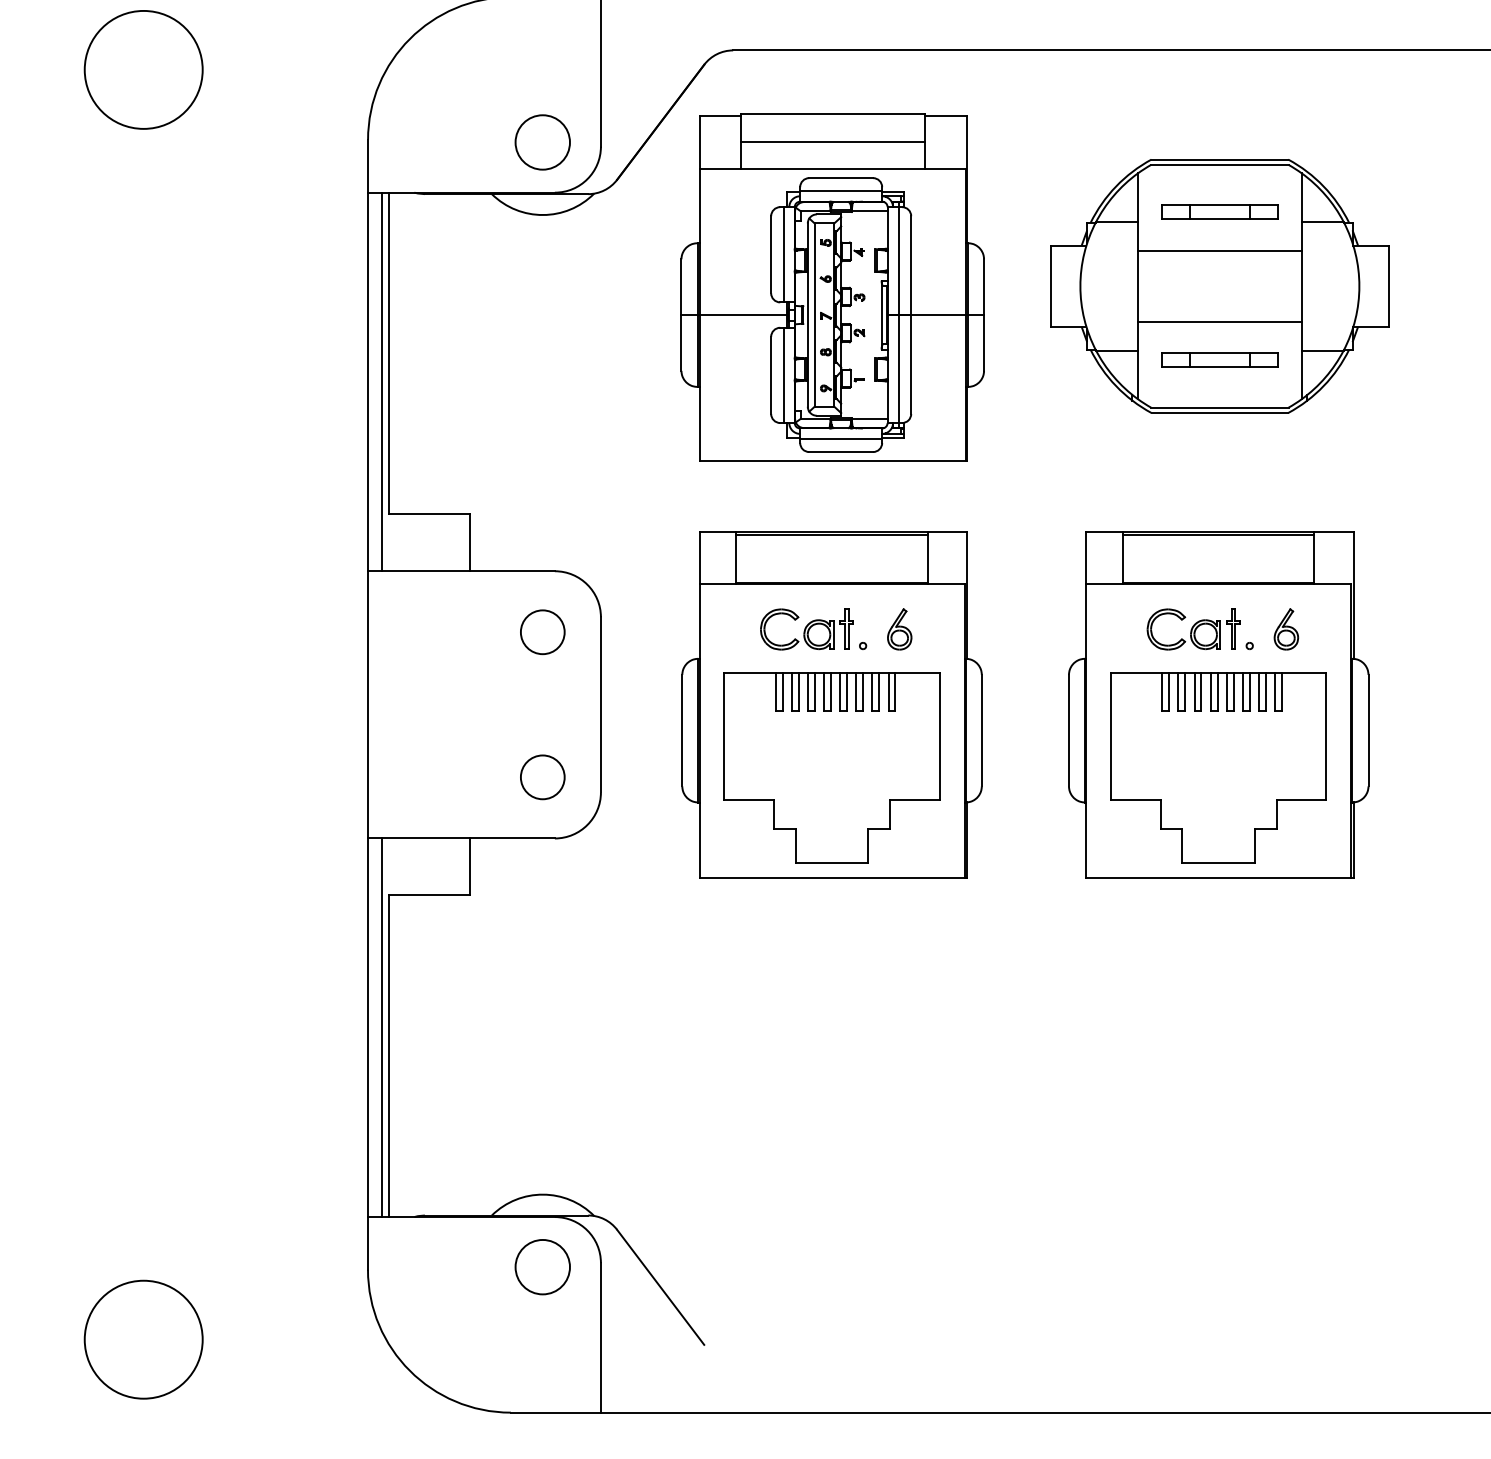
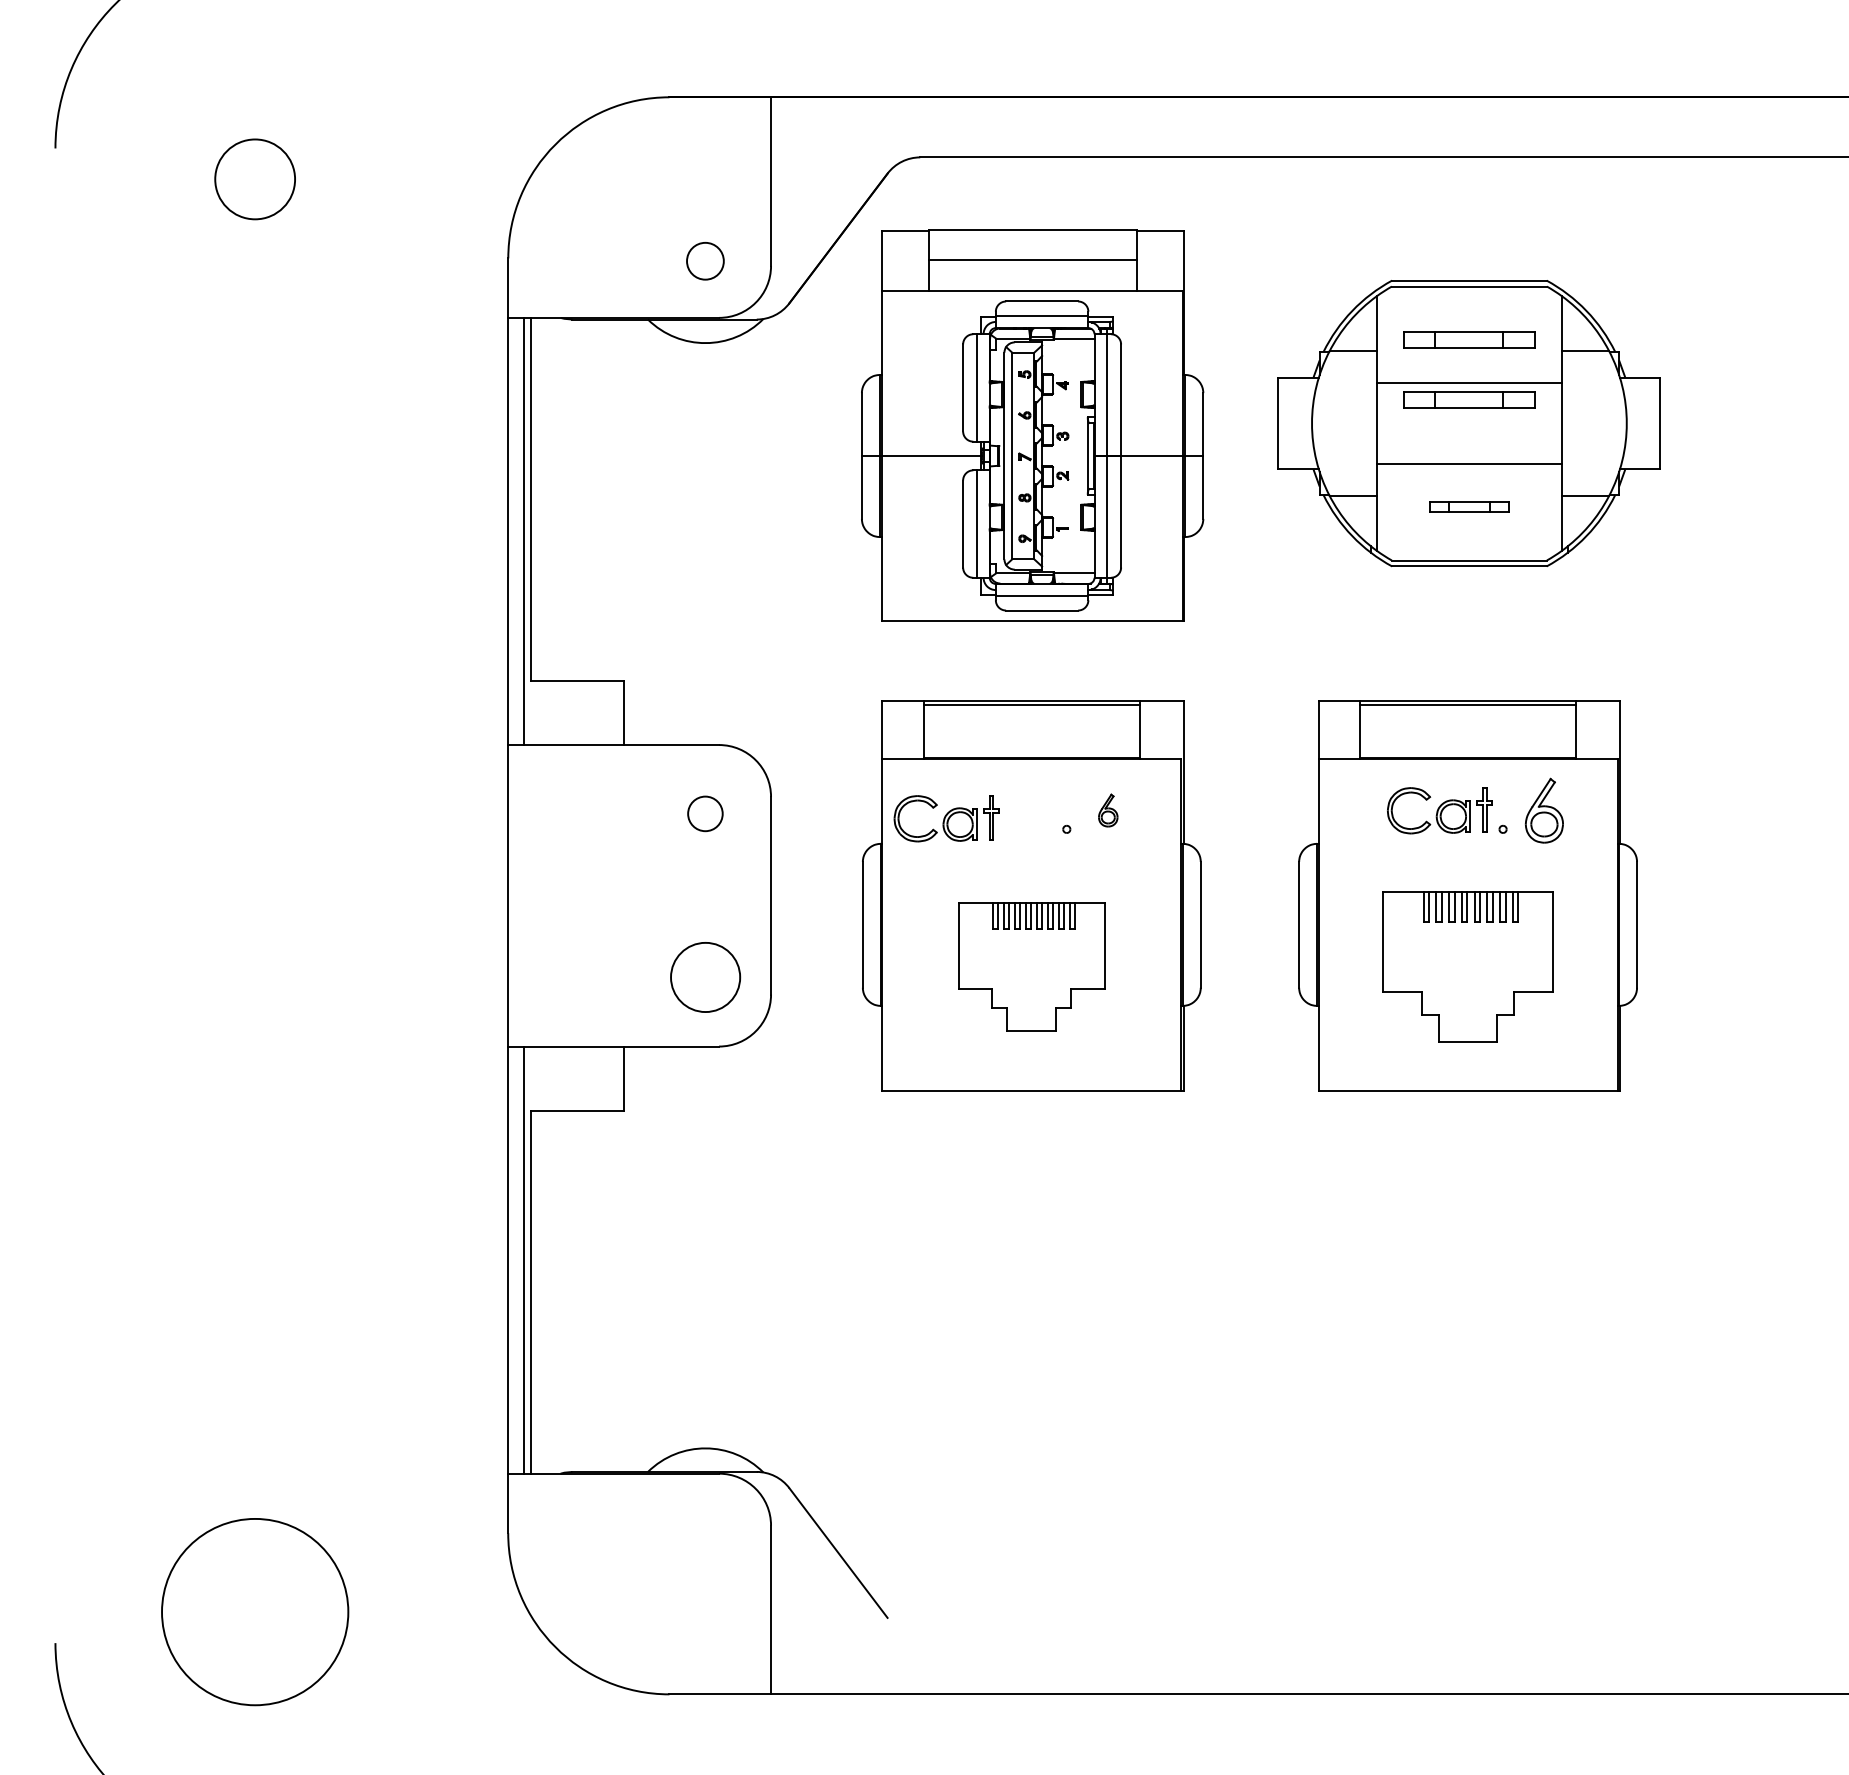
circle: (143, 69) -> (254, 178), size x0.6
circle: (542, 141) -> (705, 260), size x0.6
part: (1219, 264) -> (1469, 399), added
part: (1219, 359) -> (1469, 506), size x0.6
part: (806, 629) -> (946, 818), moved
part: (900, 629) -> (1108, 810), size x0.7
part: (1286, 629) -> (1544, 810), size x1.4
circle: (542, 631) -> (705, 813), size x0.7
part: (831, 767) -> (1031, 966), size x0.6
part: (1219, 767) -> (1468, 966), size x0.7
circle: (541, 777) -> (704, 977), size x1.4
circle: (541, 1266) -> (704, 1529), removed
circle: (143, 1339) -> (254, 1611), size x1.4

